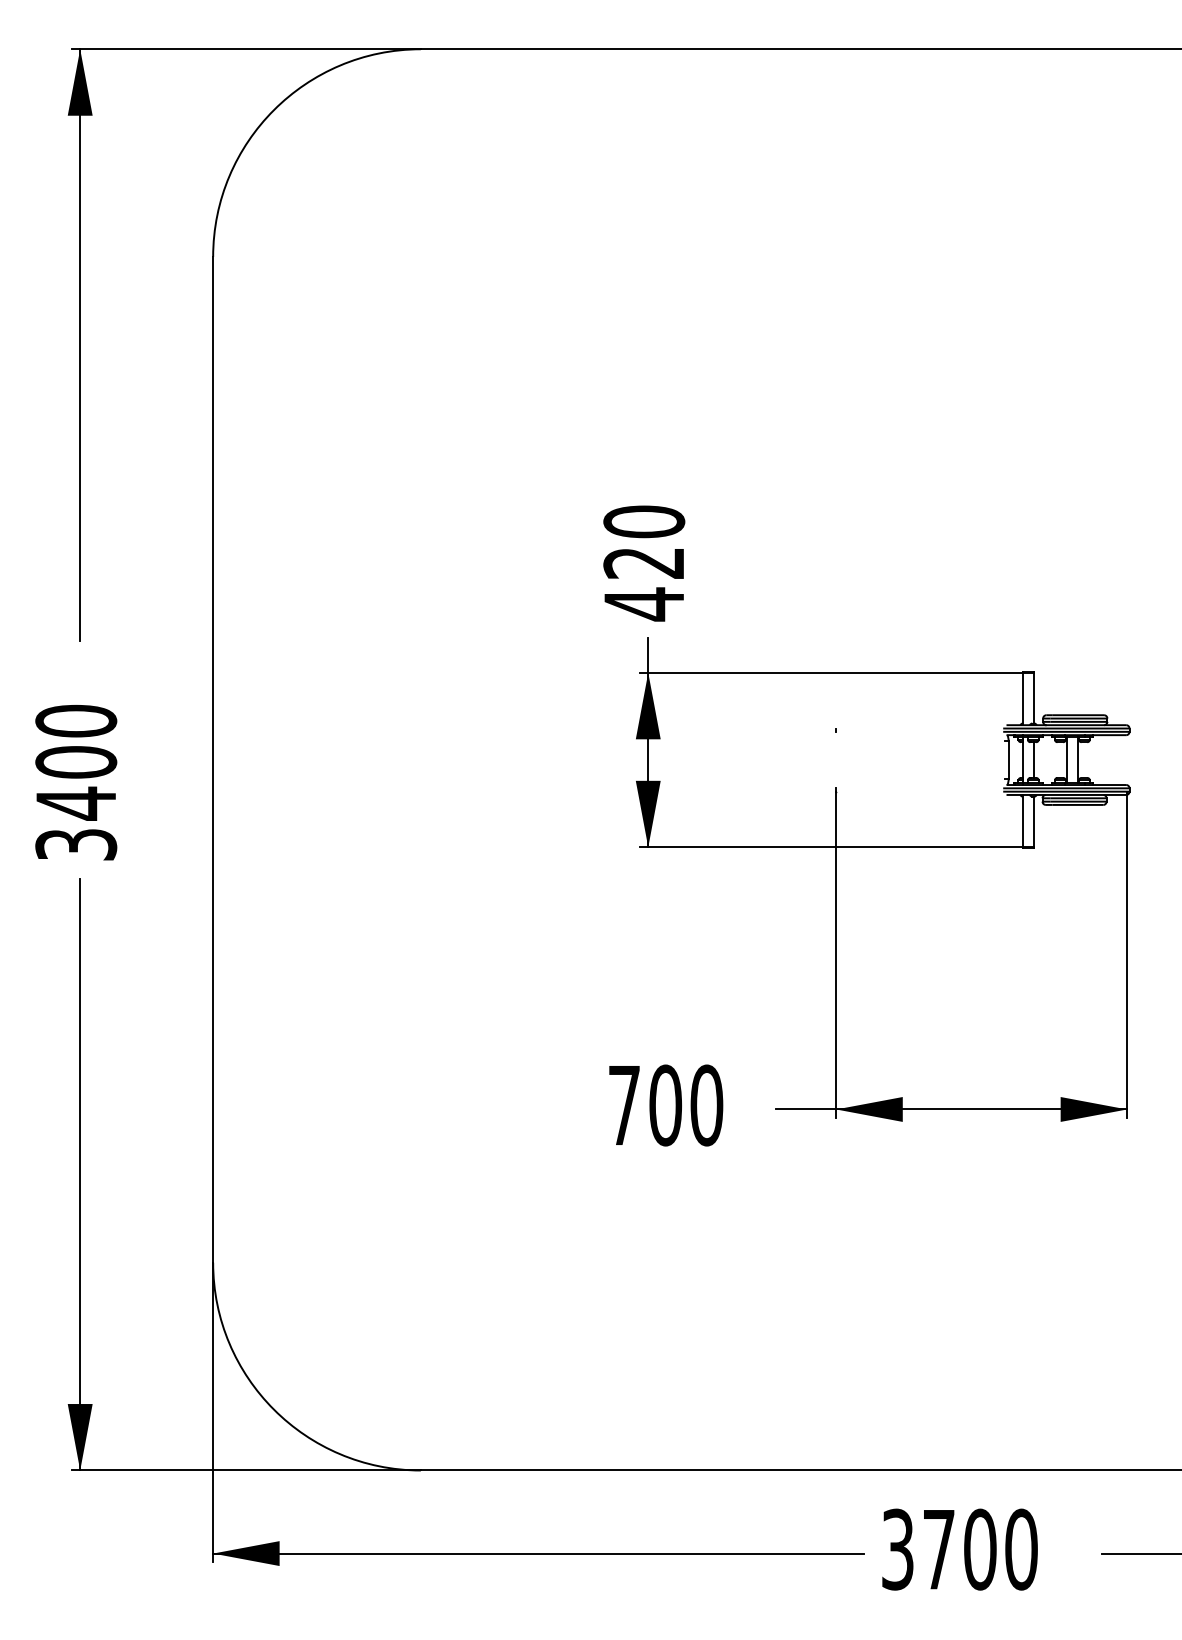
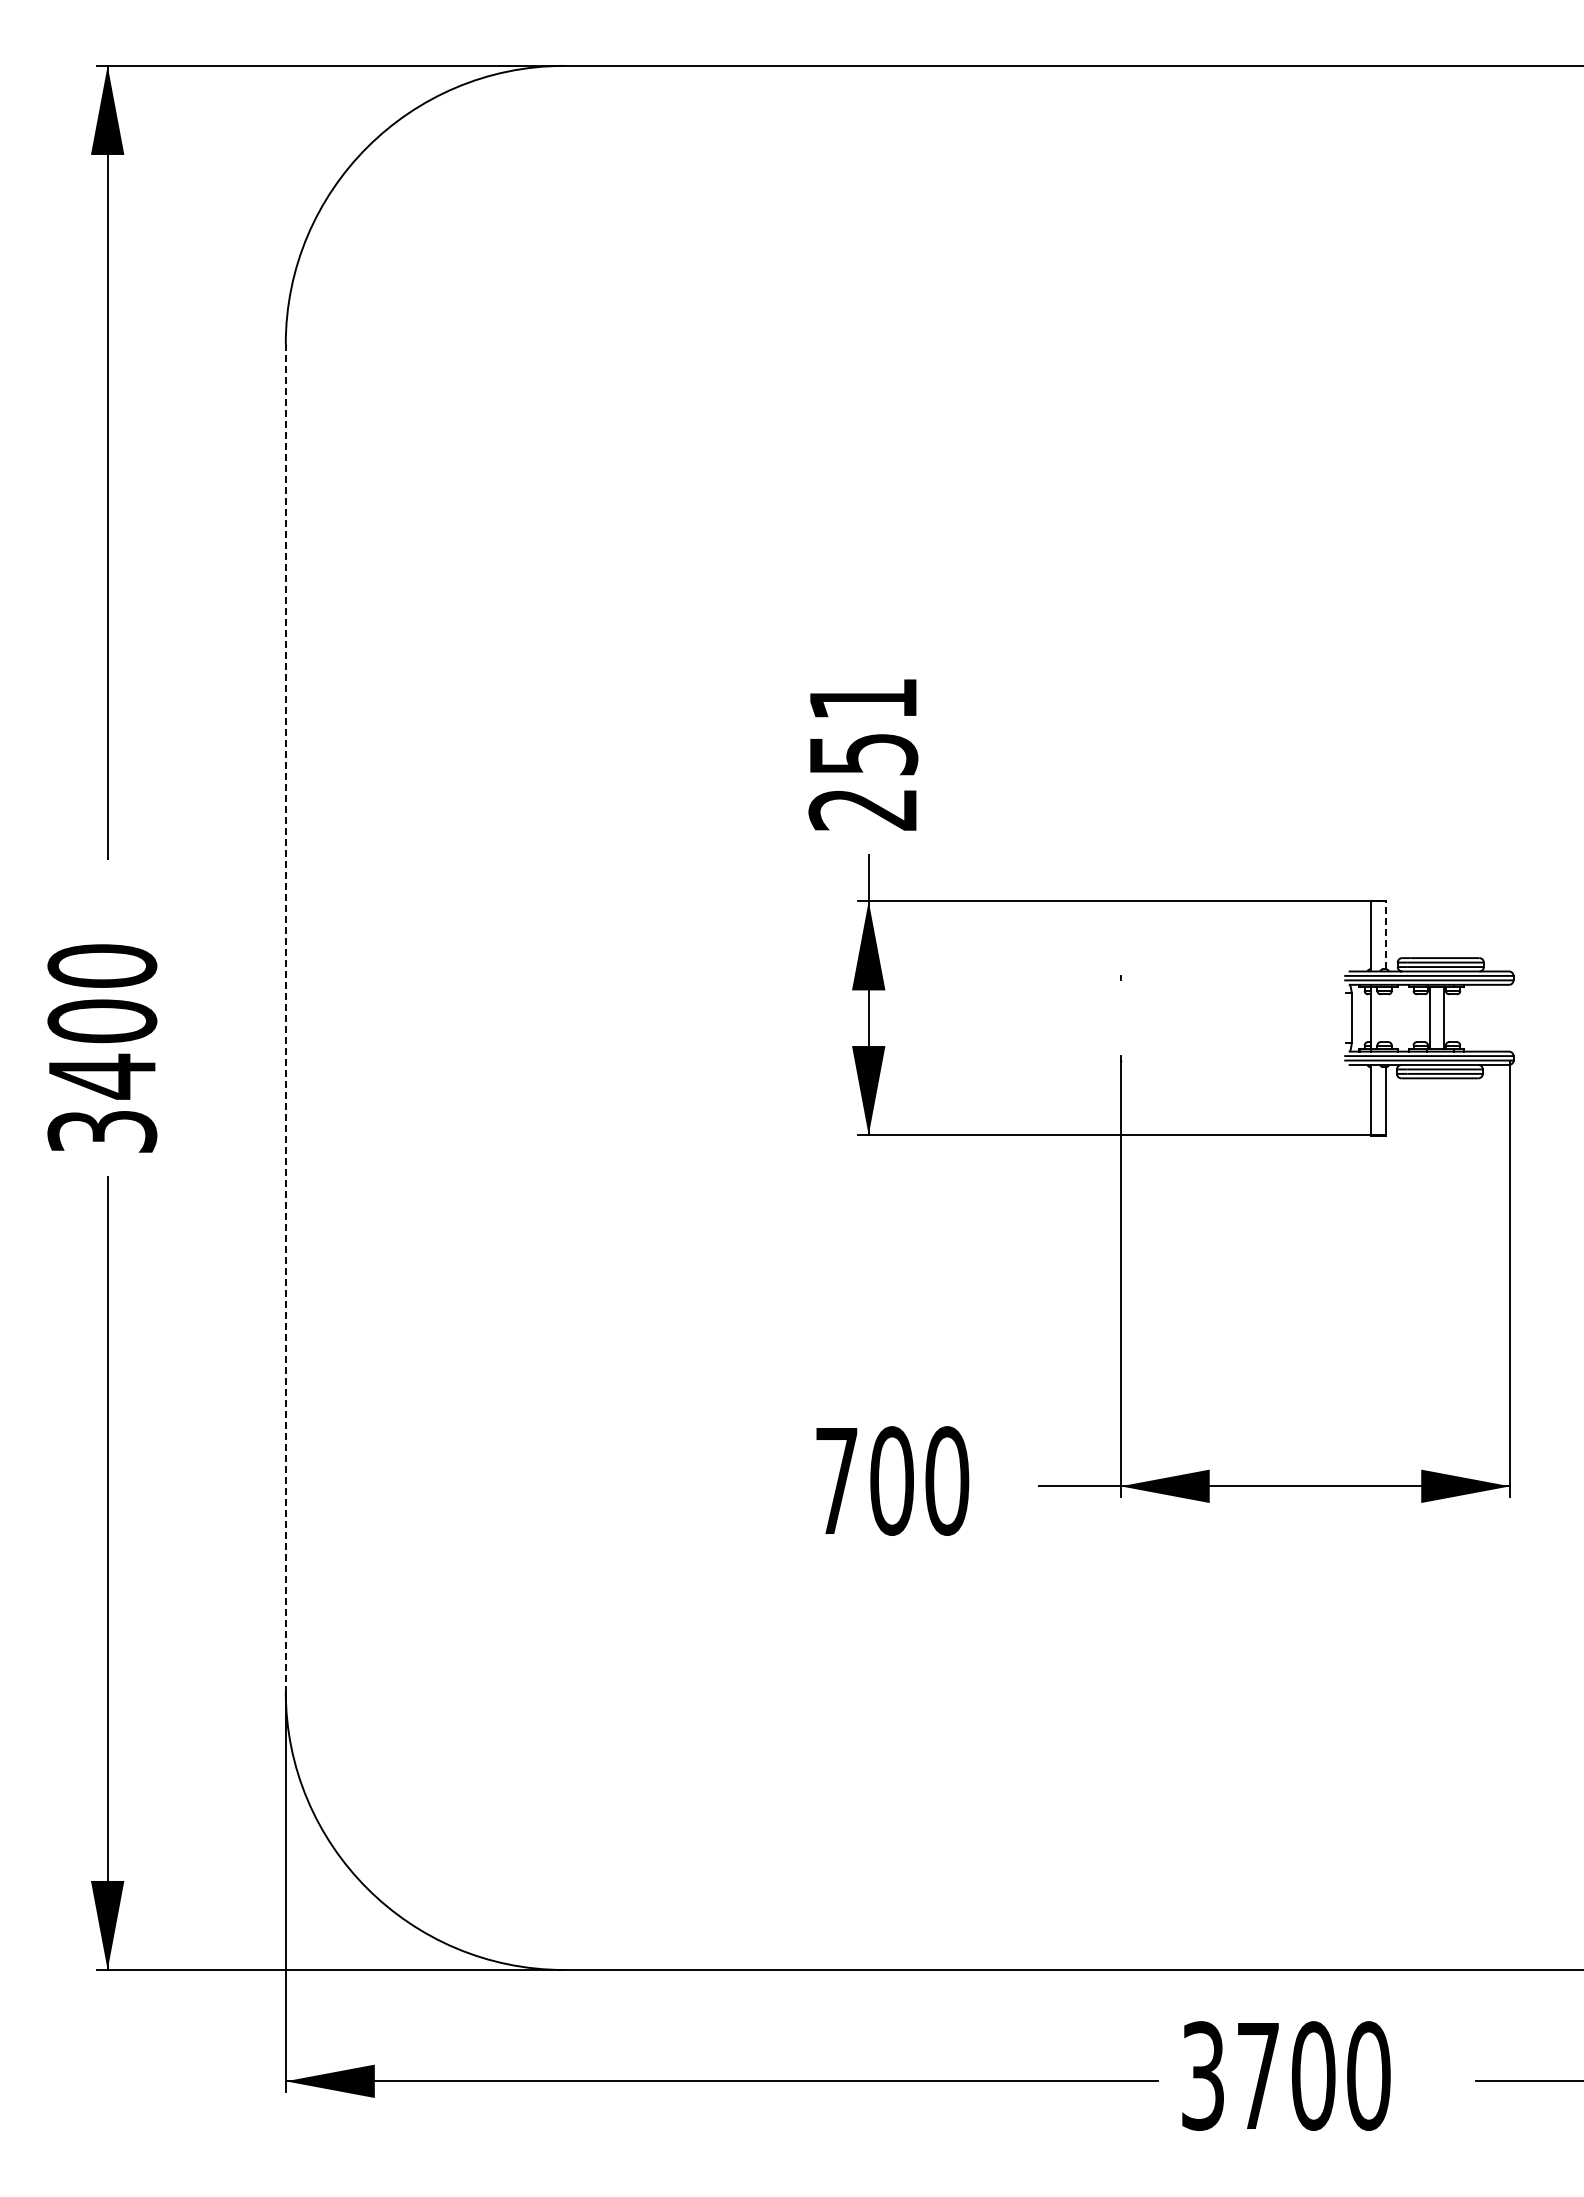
text: (644, 563) -> (863, 754), 420 -> 251
line: (1033, 698) -> (1385, 935), solid -> dashed
line: (212, 759) -> (285, 1017), solid -> dashed
line: (1033, 760) -> (1385, 1018), removed

